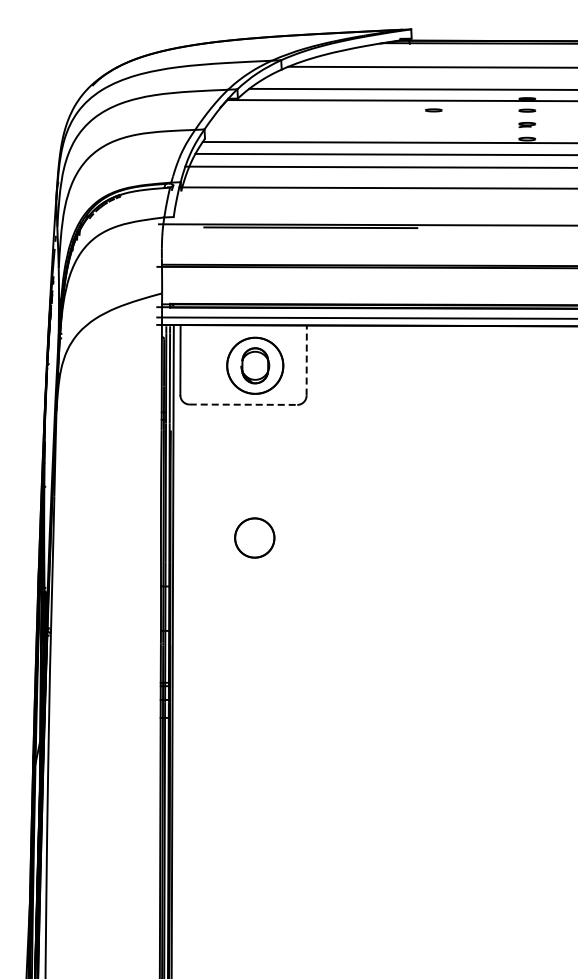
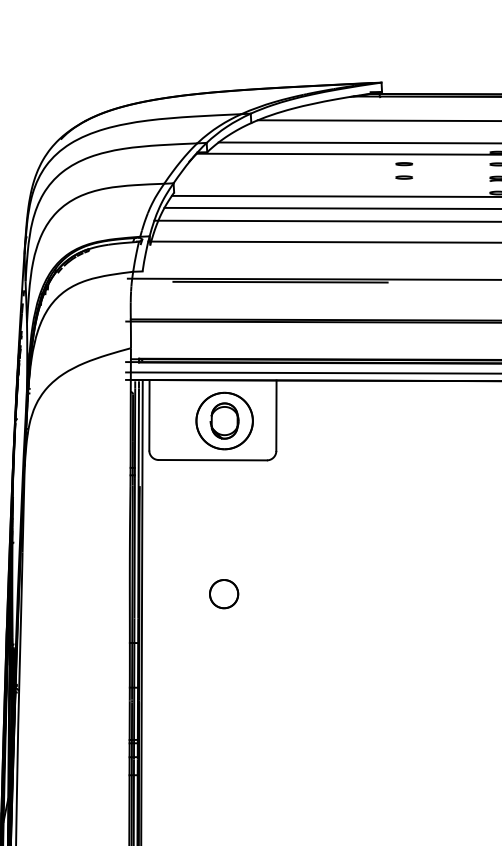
part: (433, 123) -> (403, 177), added
line: (306, 360) -> (276, 415), dashed -> solid
line: (243, 404) -> (212, 459), dashed -> solid
part: (254, 537) -> (223, 593), size x0.71

